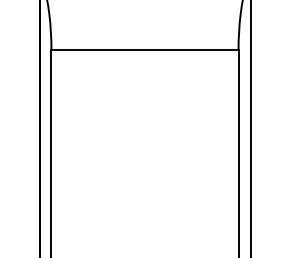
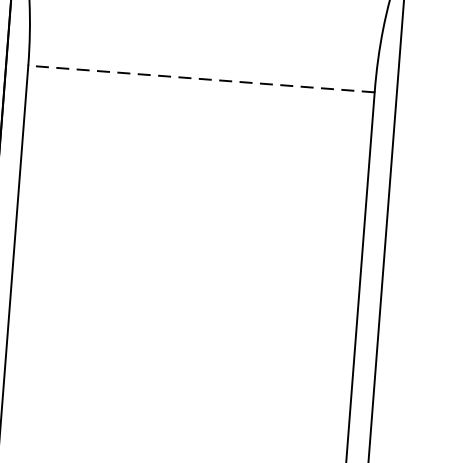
line: (145, 49) -> (202, 78), solid -> dashed

